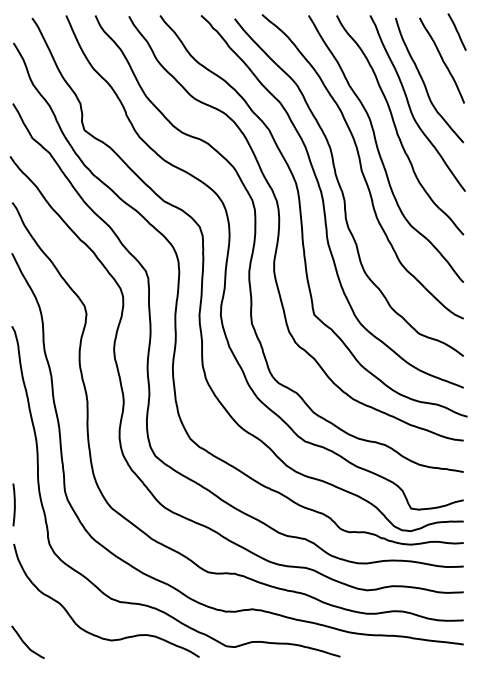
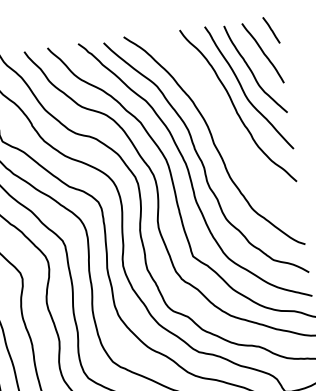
curve: (379, 150) -> (225, 126), removed

